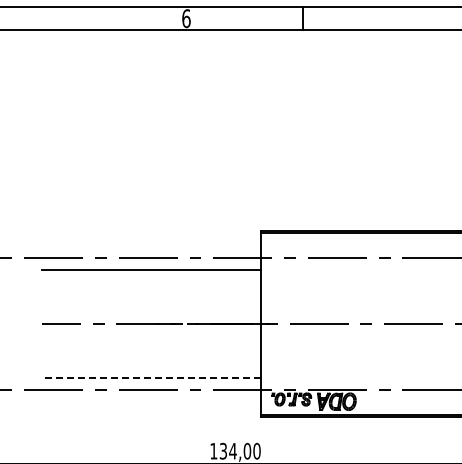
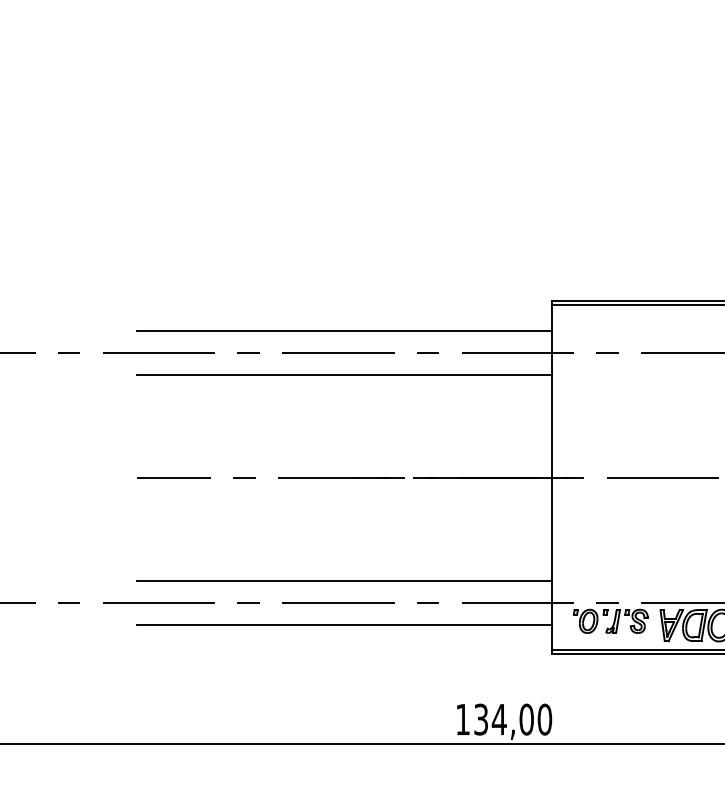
line: (151, 246) -> (344, 330), added
line: (150, 378) -> (342, 581), dashed -> solid
line: (151, 401) -> (344, 625), added

